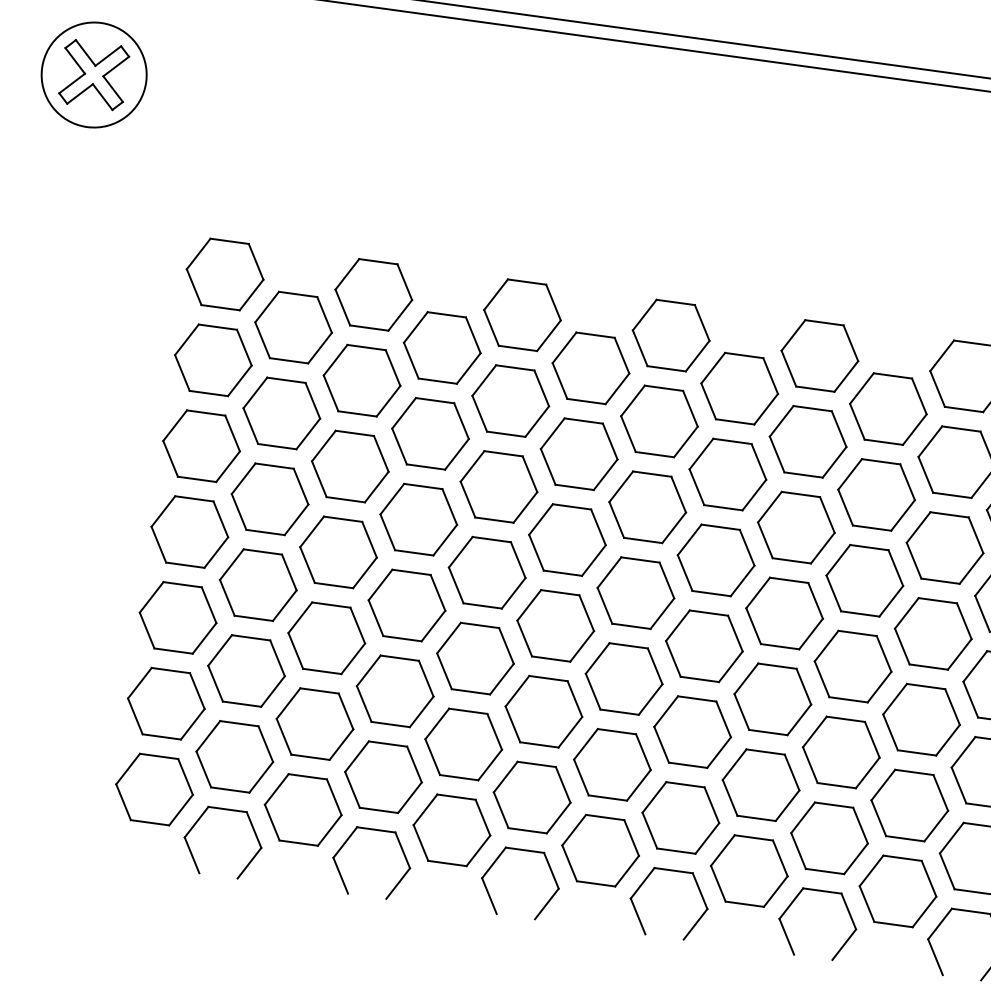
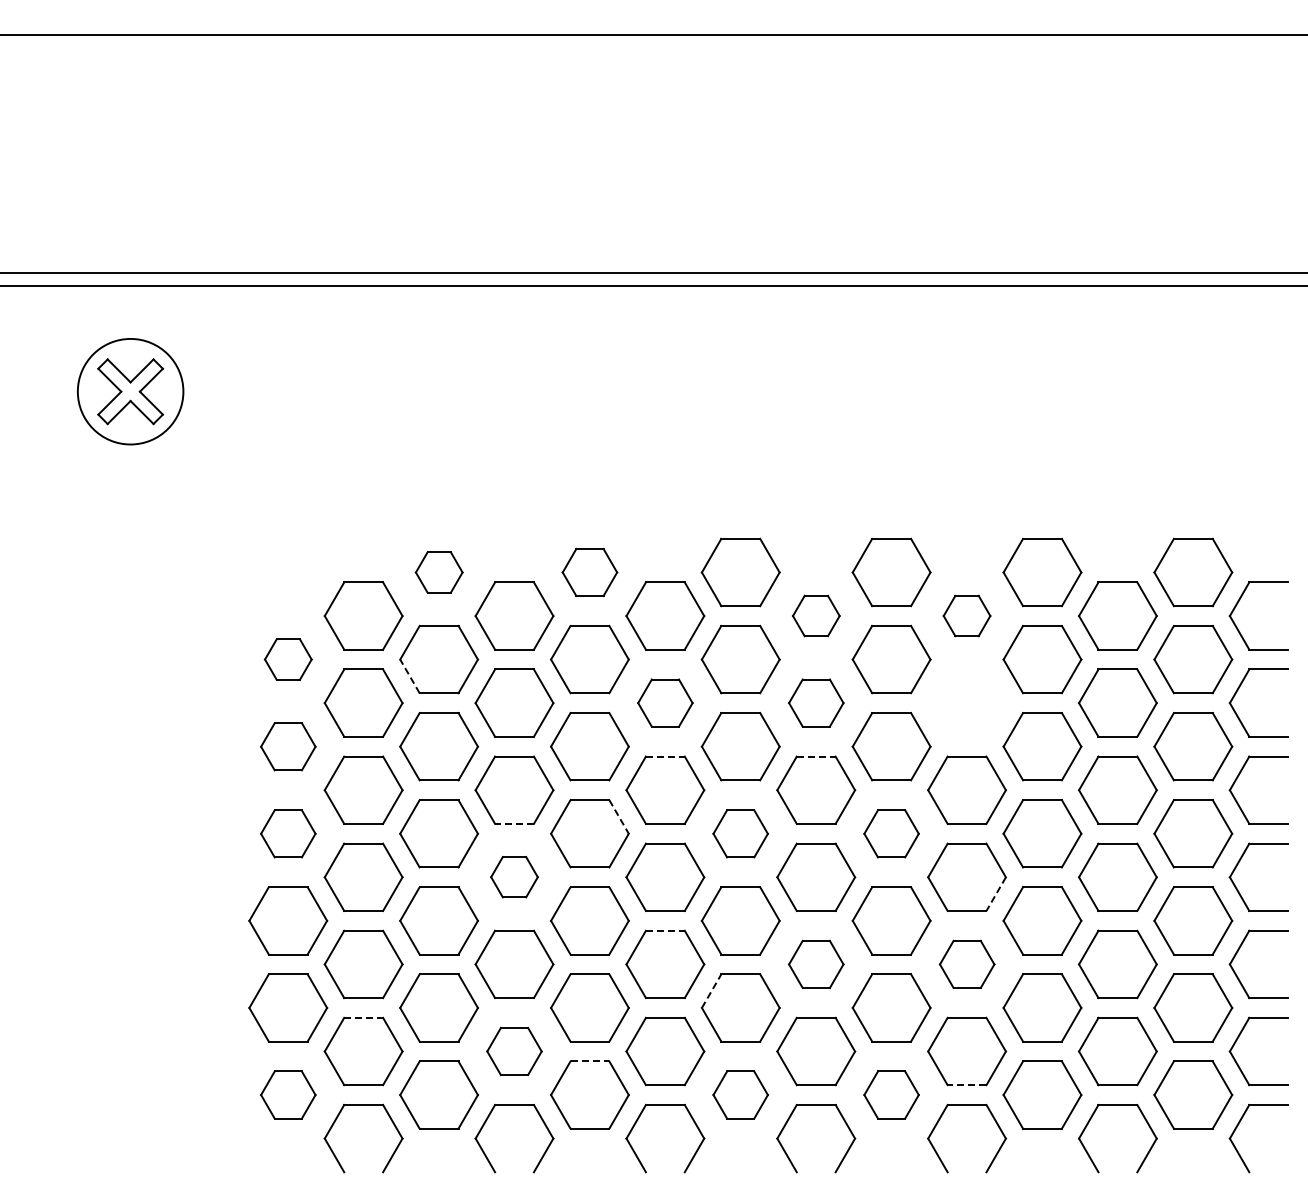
part: (225, 274) -> (288, 572), removed
part: (374, 294) -> (439, 572), size x0.6
part: (522, 315) -> (589, 572), size x0.7
part: (213, 360) -> (288, 659), size x0.6
part: (740, 388) -> (816, 615), size x0.6
line: (330, 392) -> (409, 675), solid -> dashed
part: (887, 408) -> (966, 615), size x0.6
part: (201, 446) -> (288, 746), size x0.7
part: (579, 453) -> (665, 702), size x0.7
part: (728, 473) -> (816, 702), size x0.7
part: (876, 494) -> (966, 702), removed
line: (572, 506) -> (665, 756), solid -> dashed
line: (720, 527) -> (816, 756), solid -> dashed
part: (190, 531) -> (288, 833), size x0.7
line: (414, 552) -> (514, 823), solid -> dashed
line: (518, 560) -> (619, 817), solid -> dashed
part: (635, 592) -> (740, 833), size x0.7
part: (407, 604) -> (514, 876), size x0.6
part: (784, 613) -> (891, 833), size x0.7
line: (548, 678) -> (665, 930), solid -> dashed
line: (878, 687) -> (995, 894), solid -> dashed
line: (240, 723) -> (364, 1017), solid -> dashed
part: (692, 732) -> (816, 964), size x0.7
line: (585, 743) -> (711, 990), solid -> dashed
part: (841, 752) -> (967, 964), size x0.7
part: (383, 777) -> (514, 1051), size x0.7
part: (154, 789) -> (288, 1094), size x0.7
line: (457, 797) -> (590, 1061), solid -> dashed
part: (600, 850) -> (740, 1094), size x0.7
part: (749, 870) -> (891, 1094), size x0.7
line: (824, 871) -> (966, 1085), solid -> dashed

